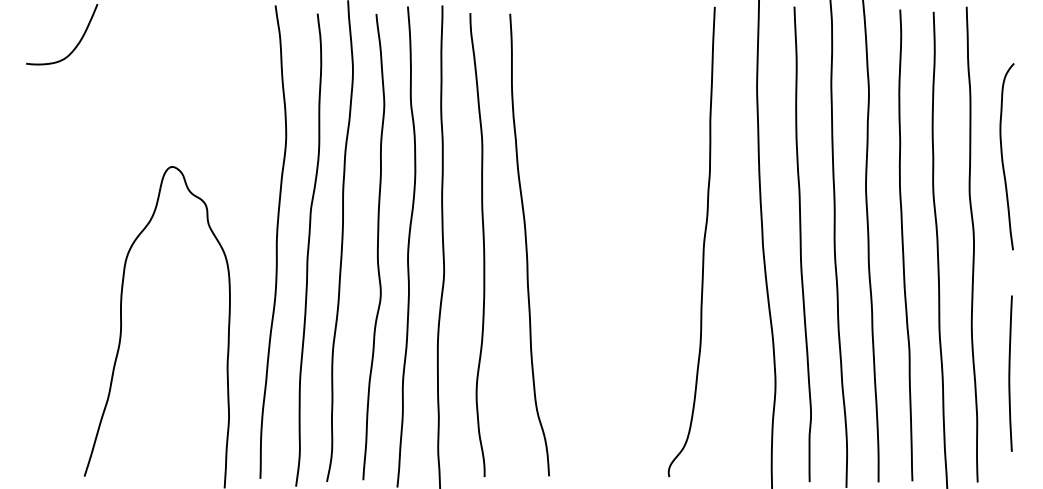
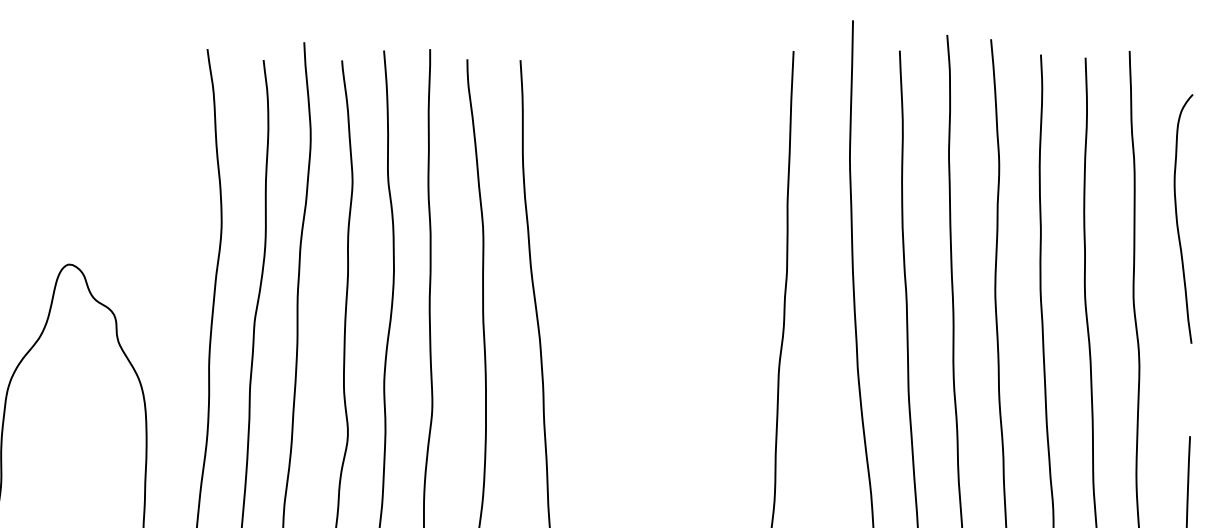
curve: (1003, 158) -> (1178, 221), moved

